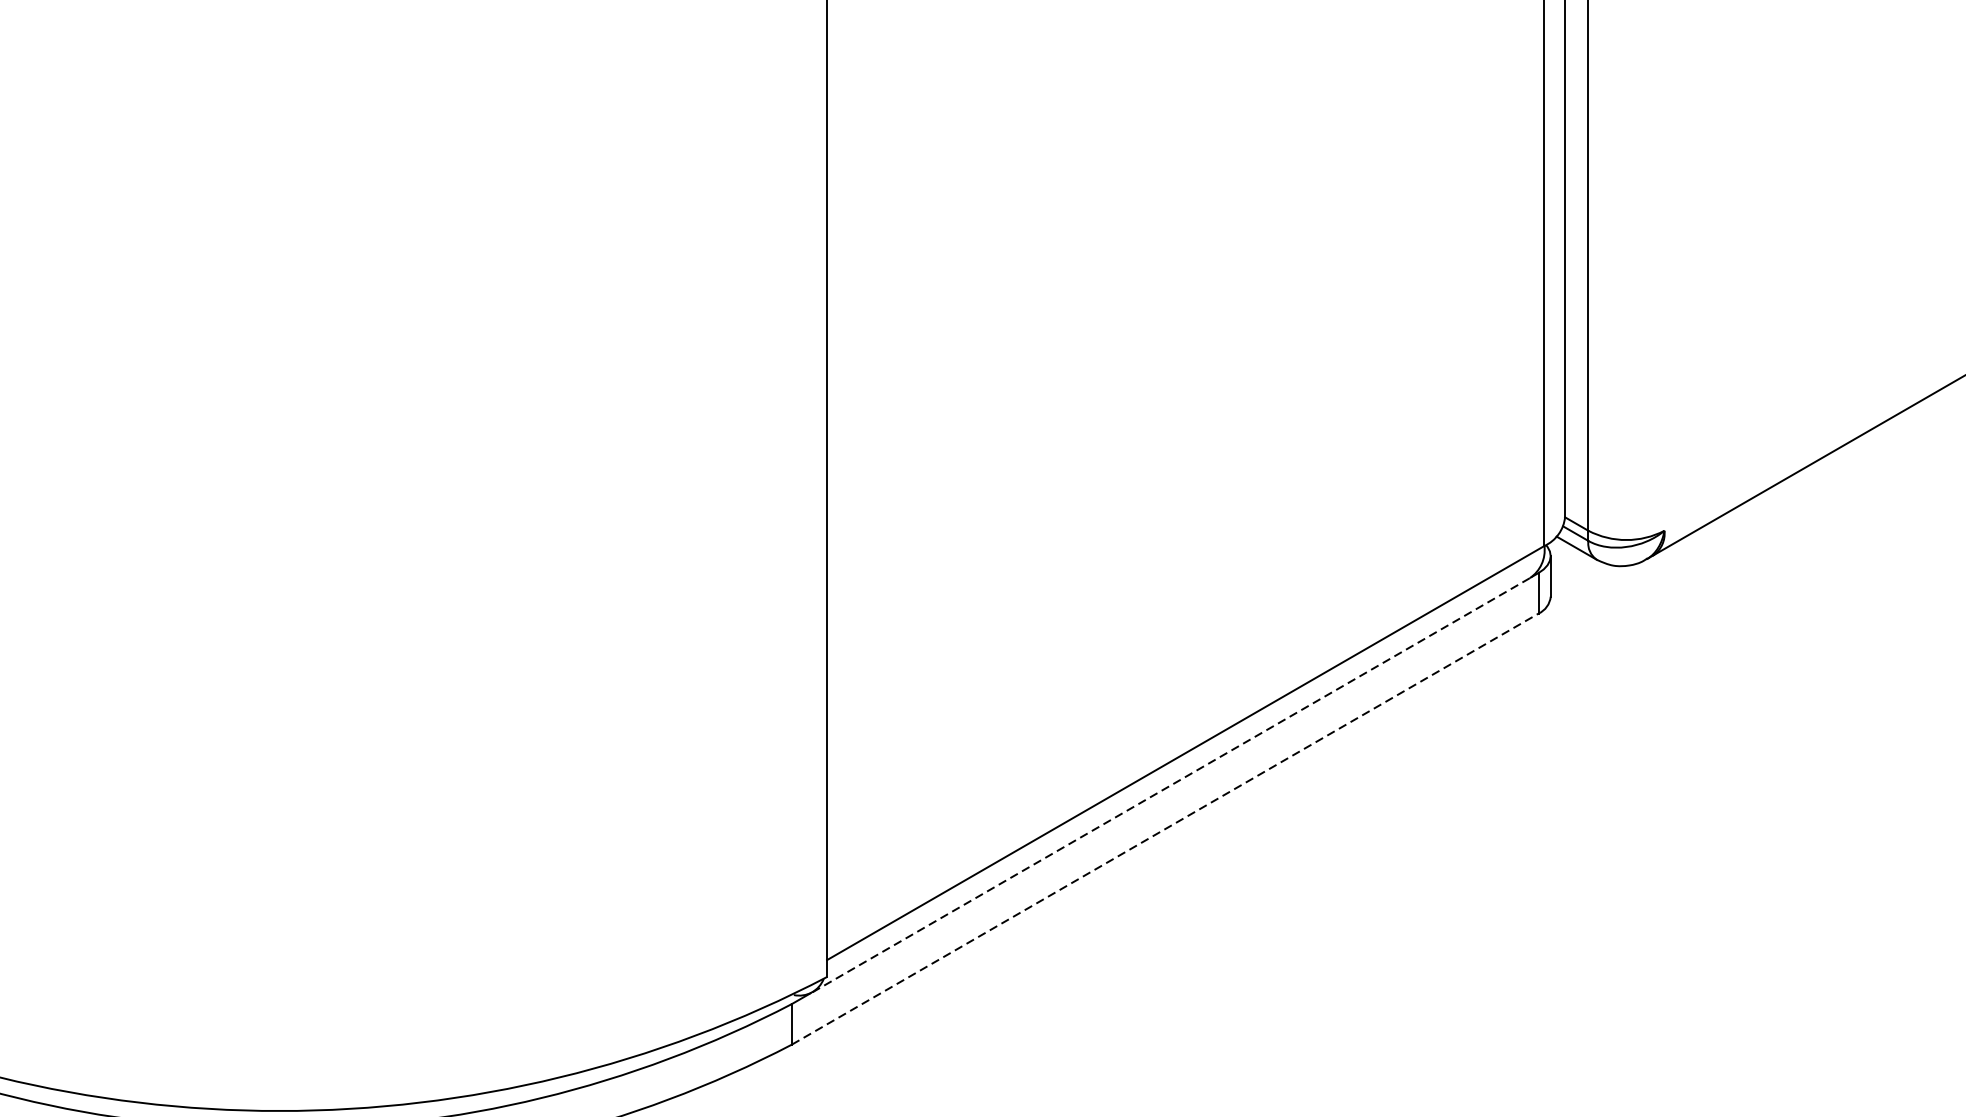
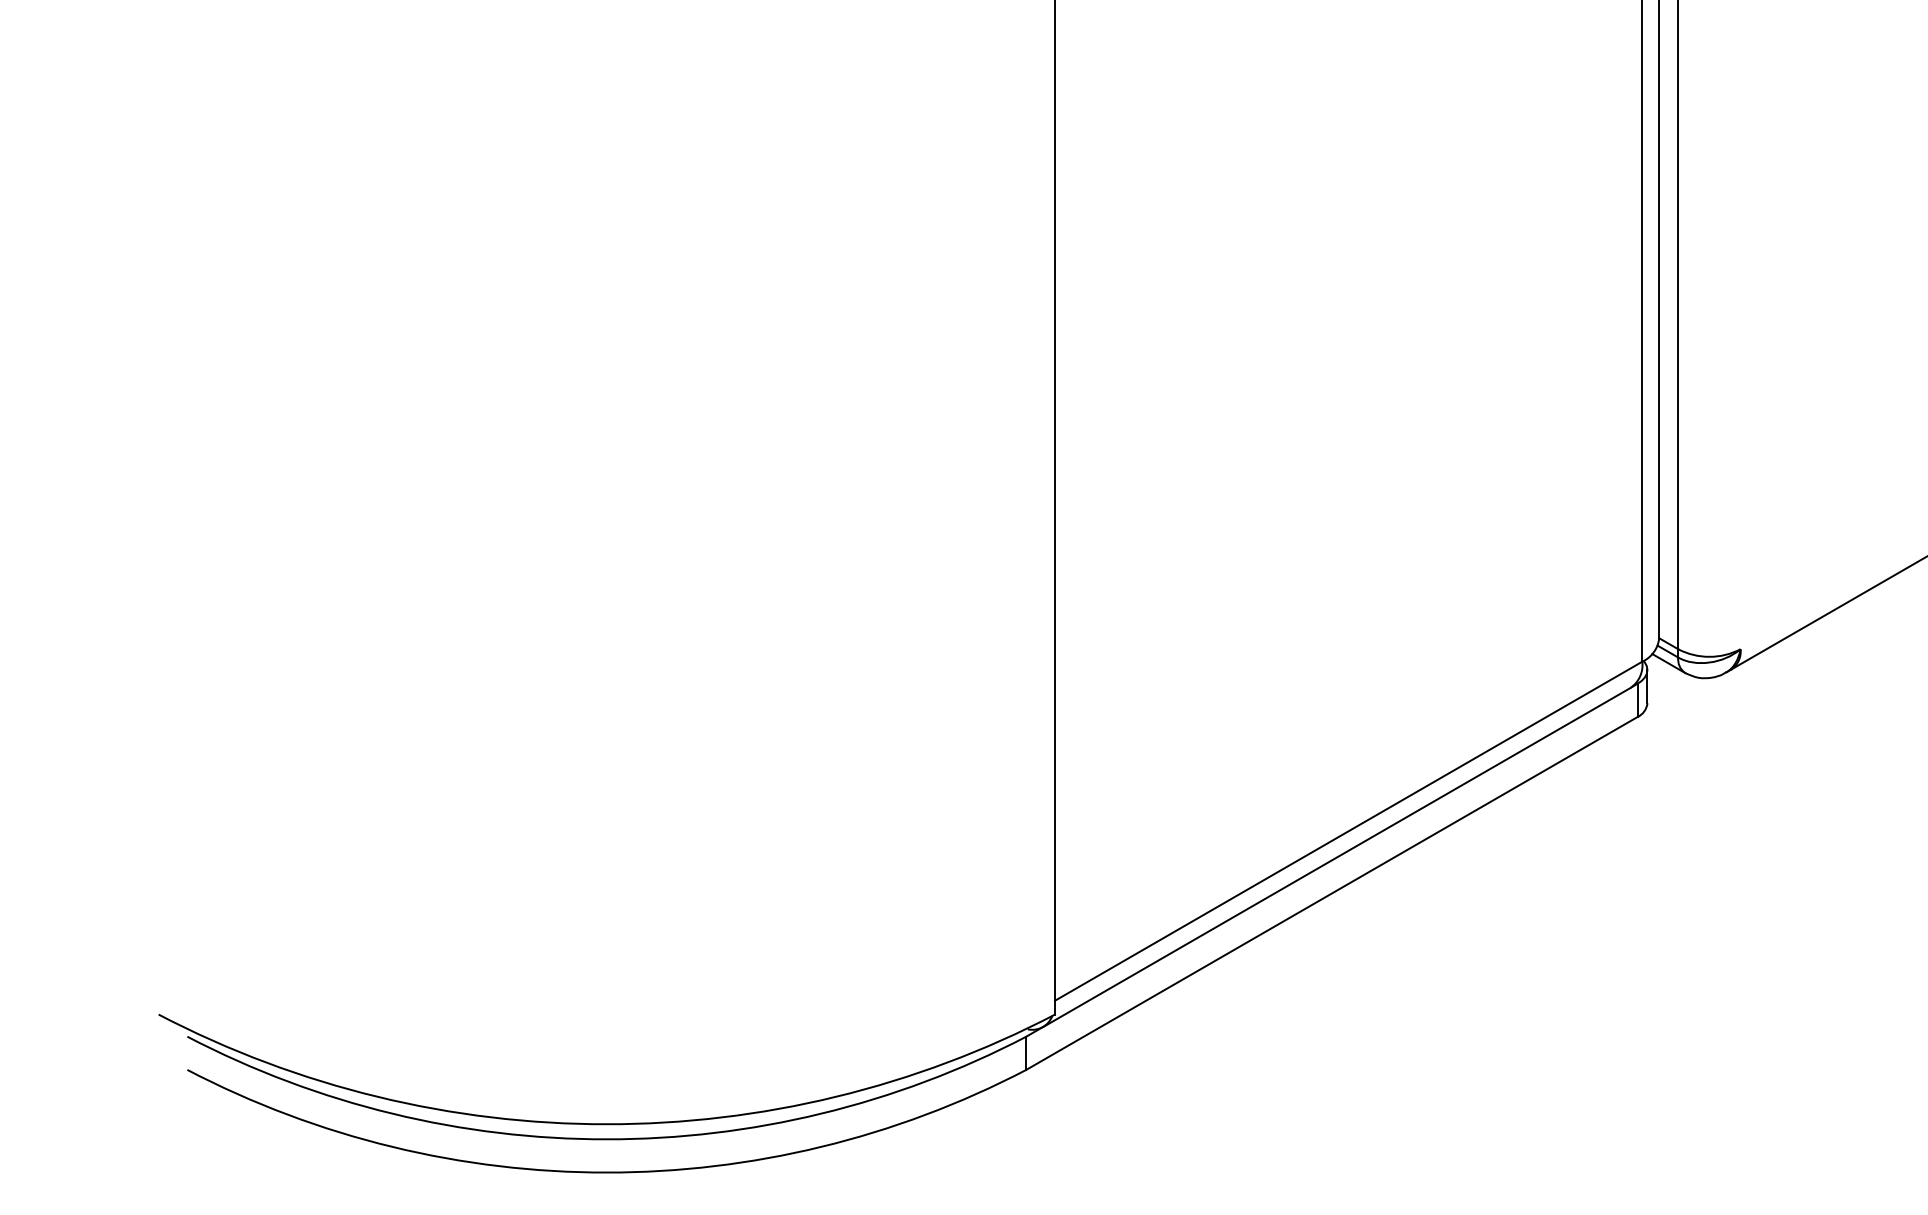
line: (1172, 785) -> (1337, 857), dashed -> solid
line: (1164, 829) -> (1331, 893), dashed -> solid

